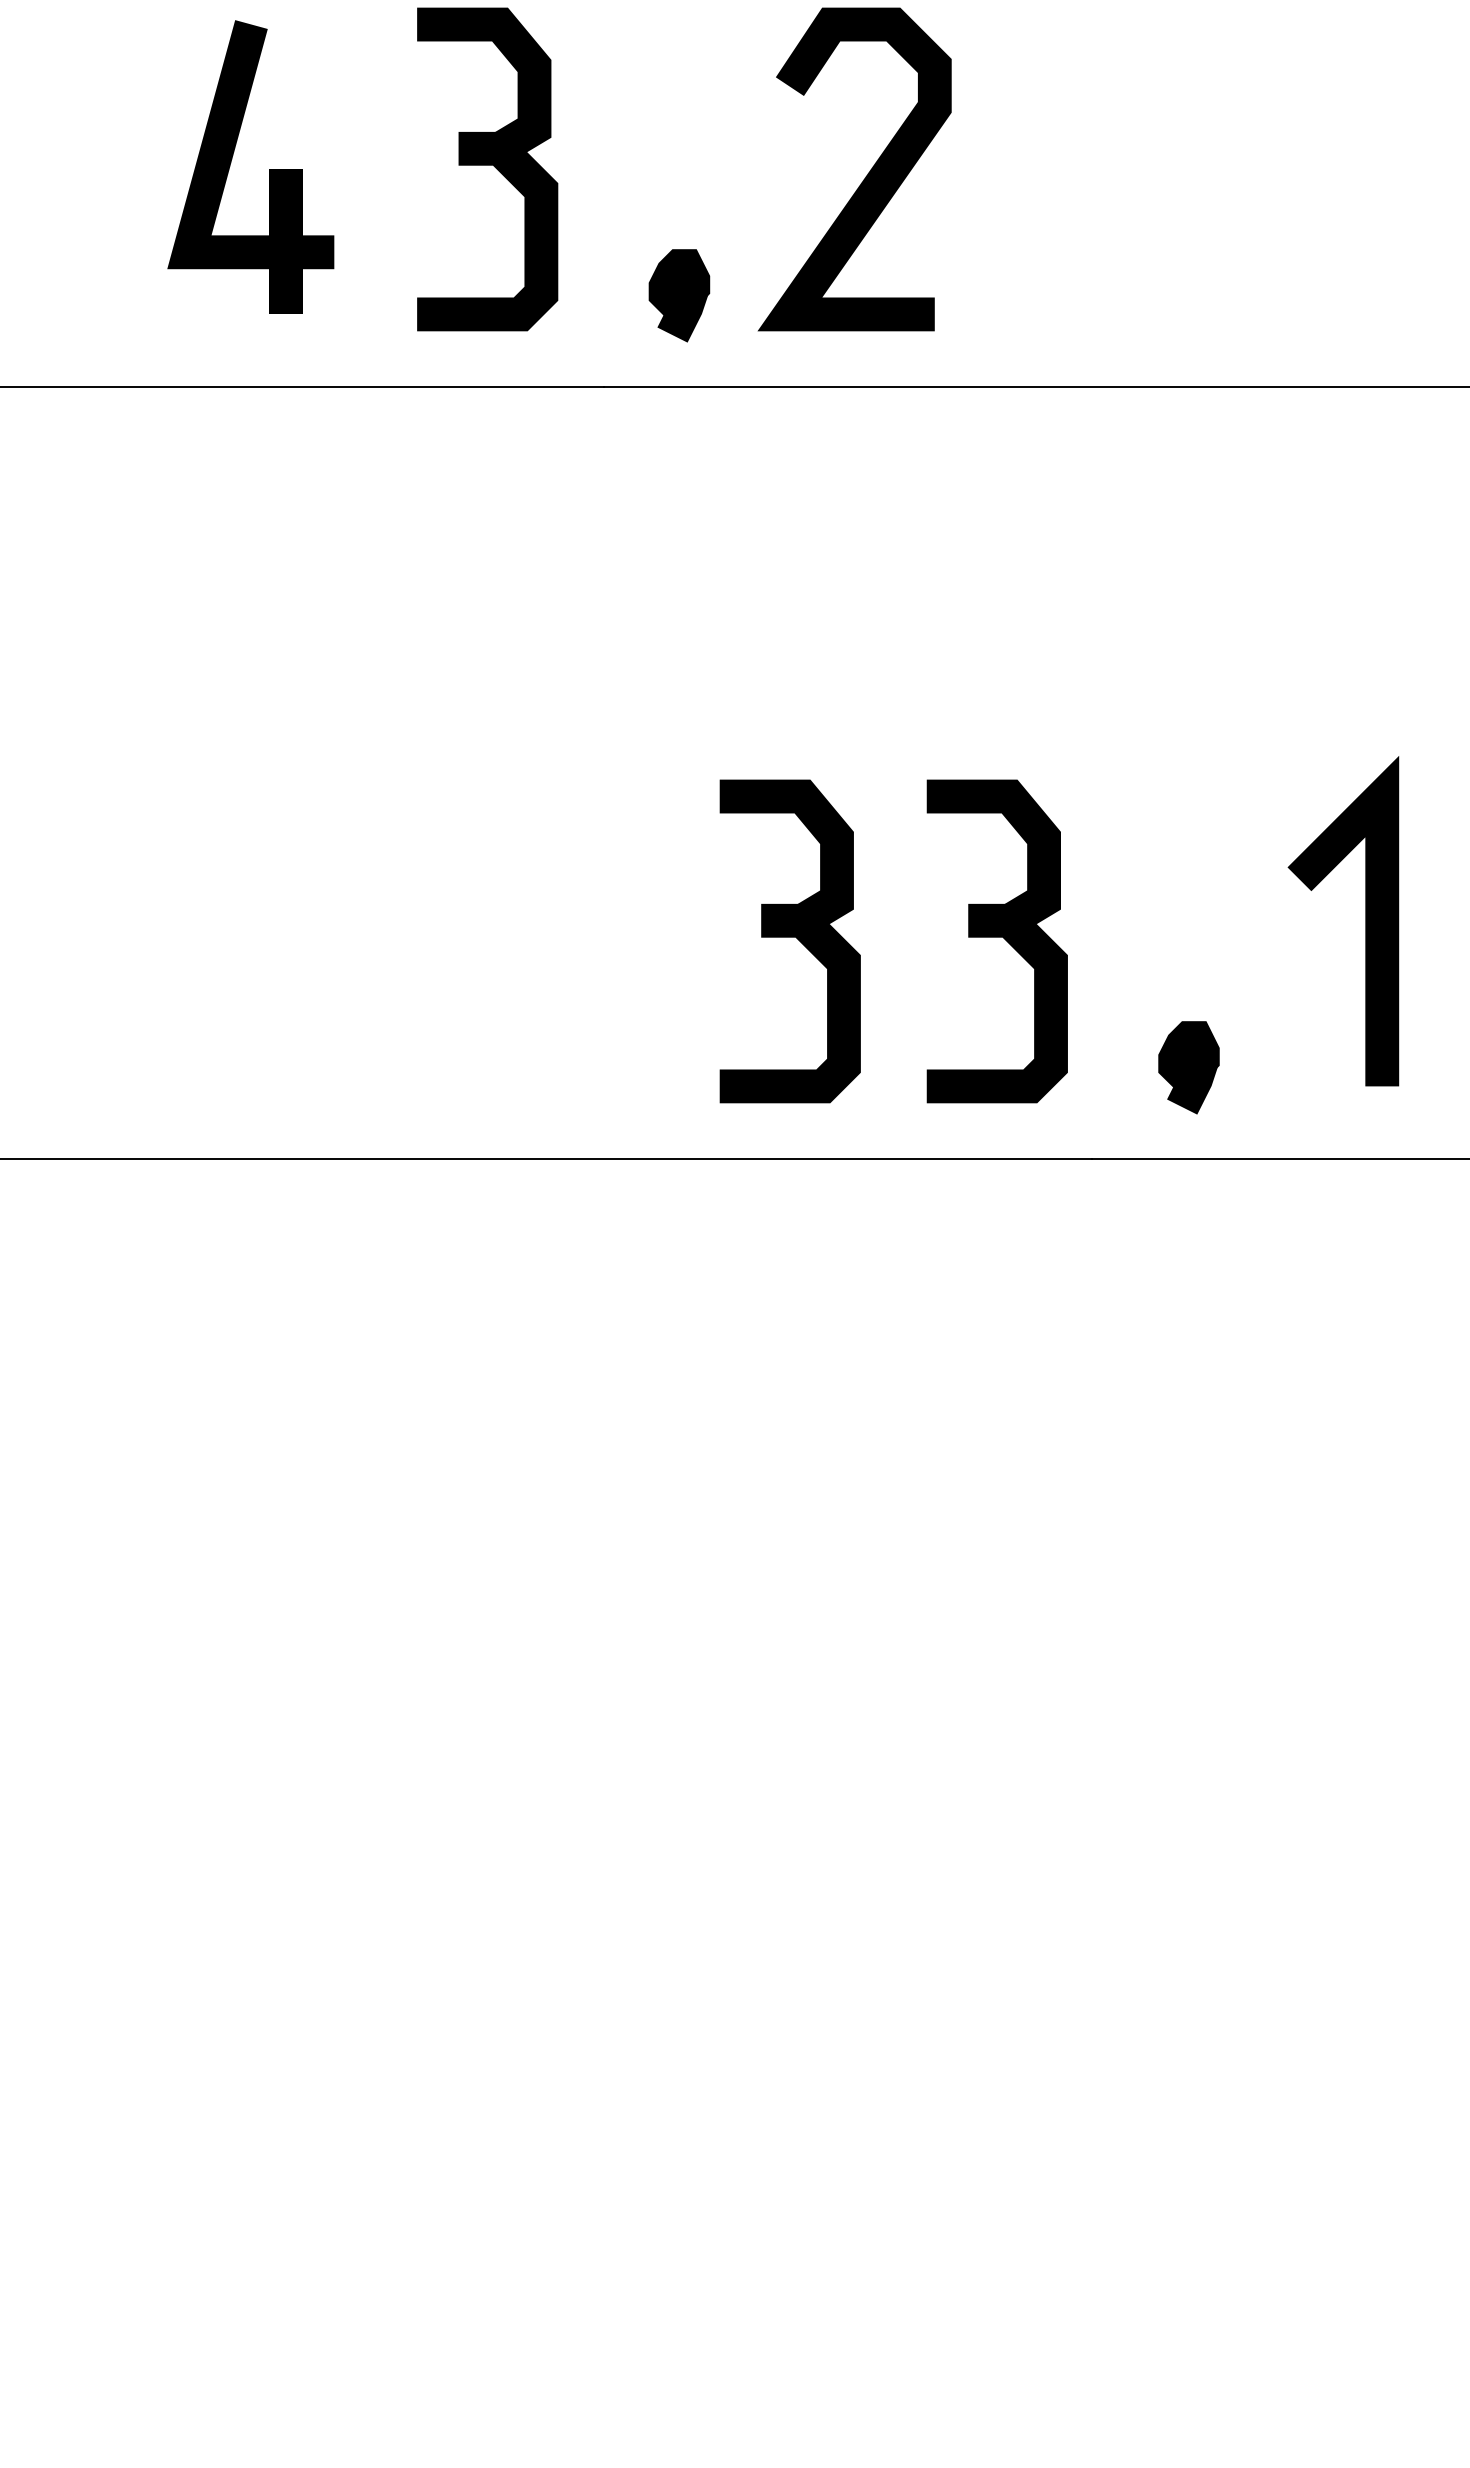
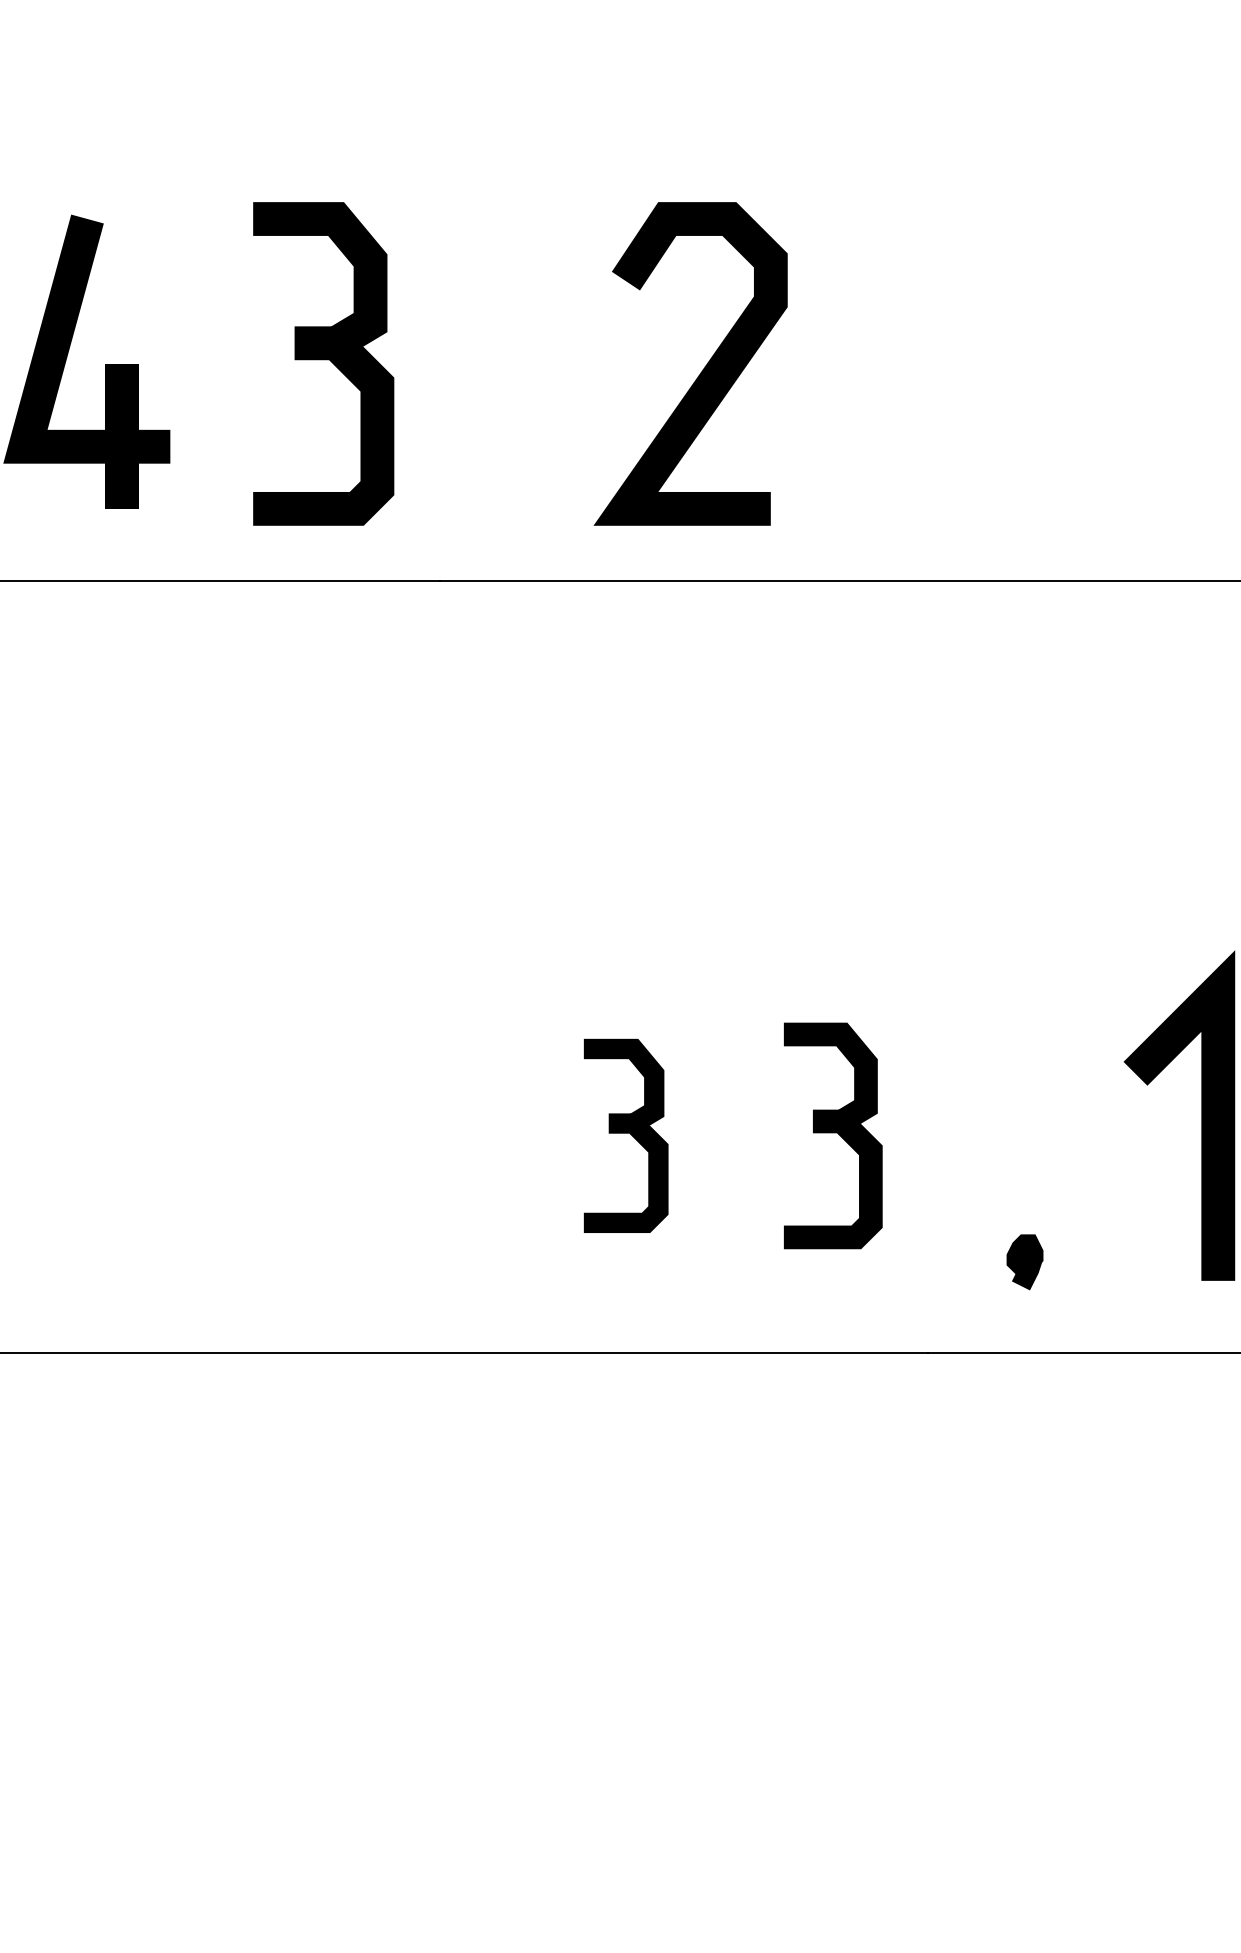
part: (679, 295) -> (515, 489), removed
part: (789, 941) -> (625, 1135), size x0.6
part: (996, 941) -> (832, 1135), size x0.7
part: (1188, 1067) -> (1024, 1261), size x0.6

